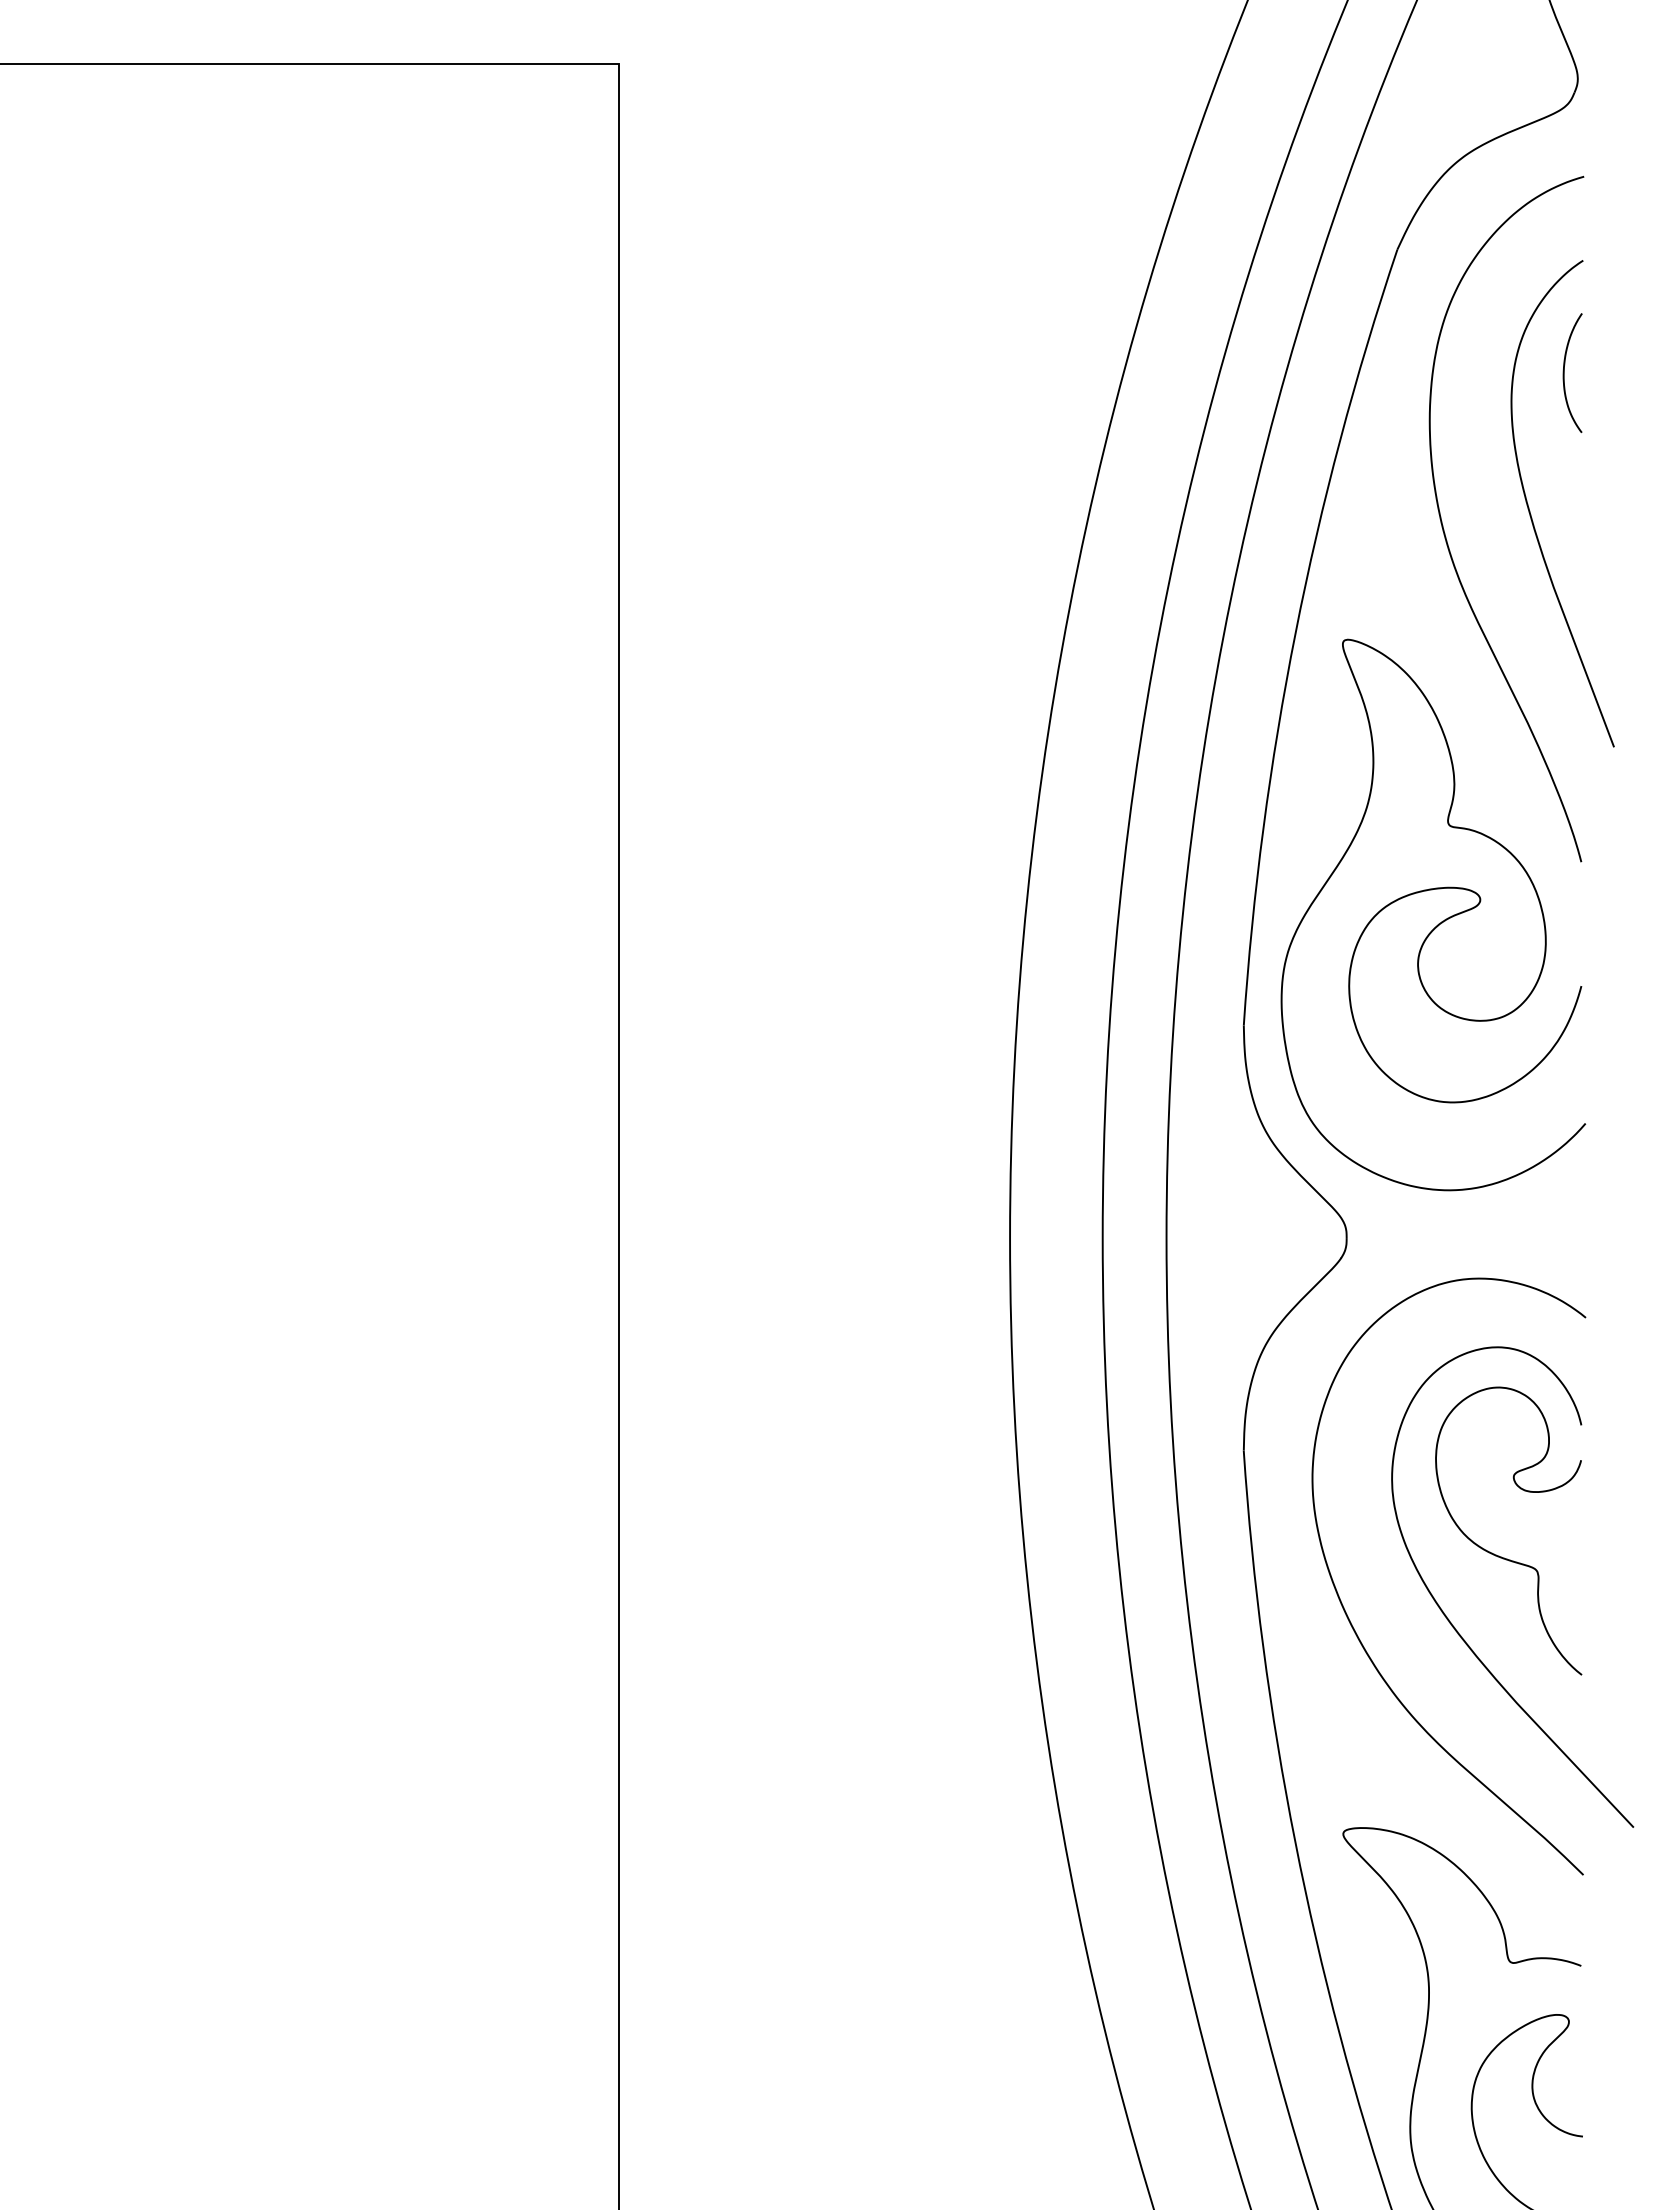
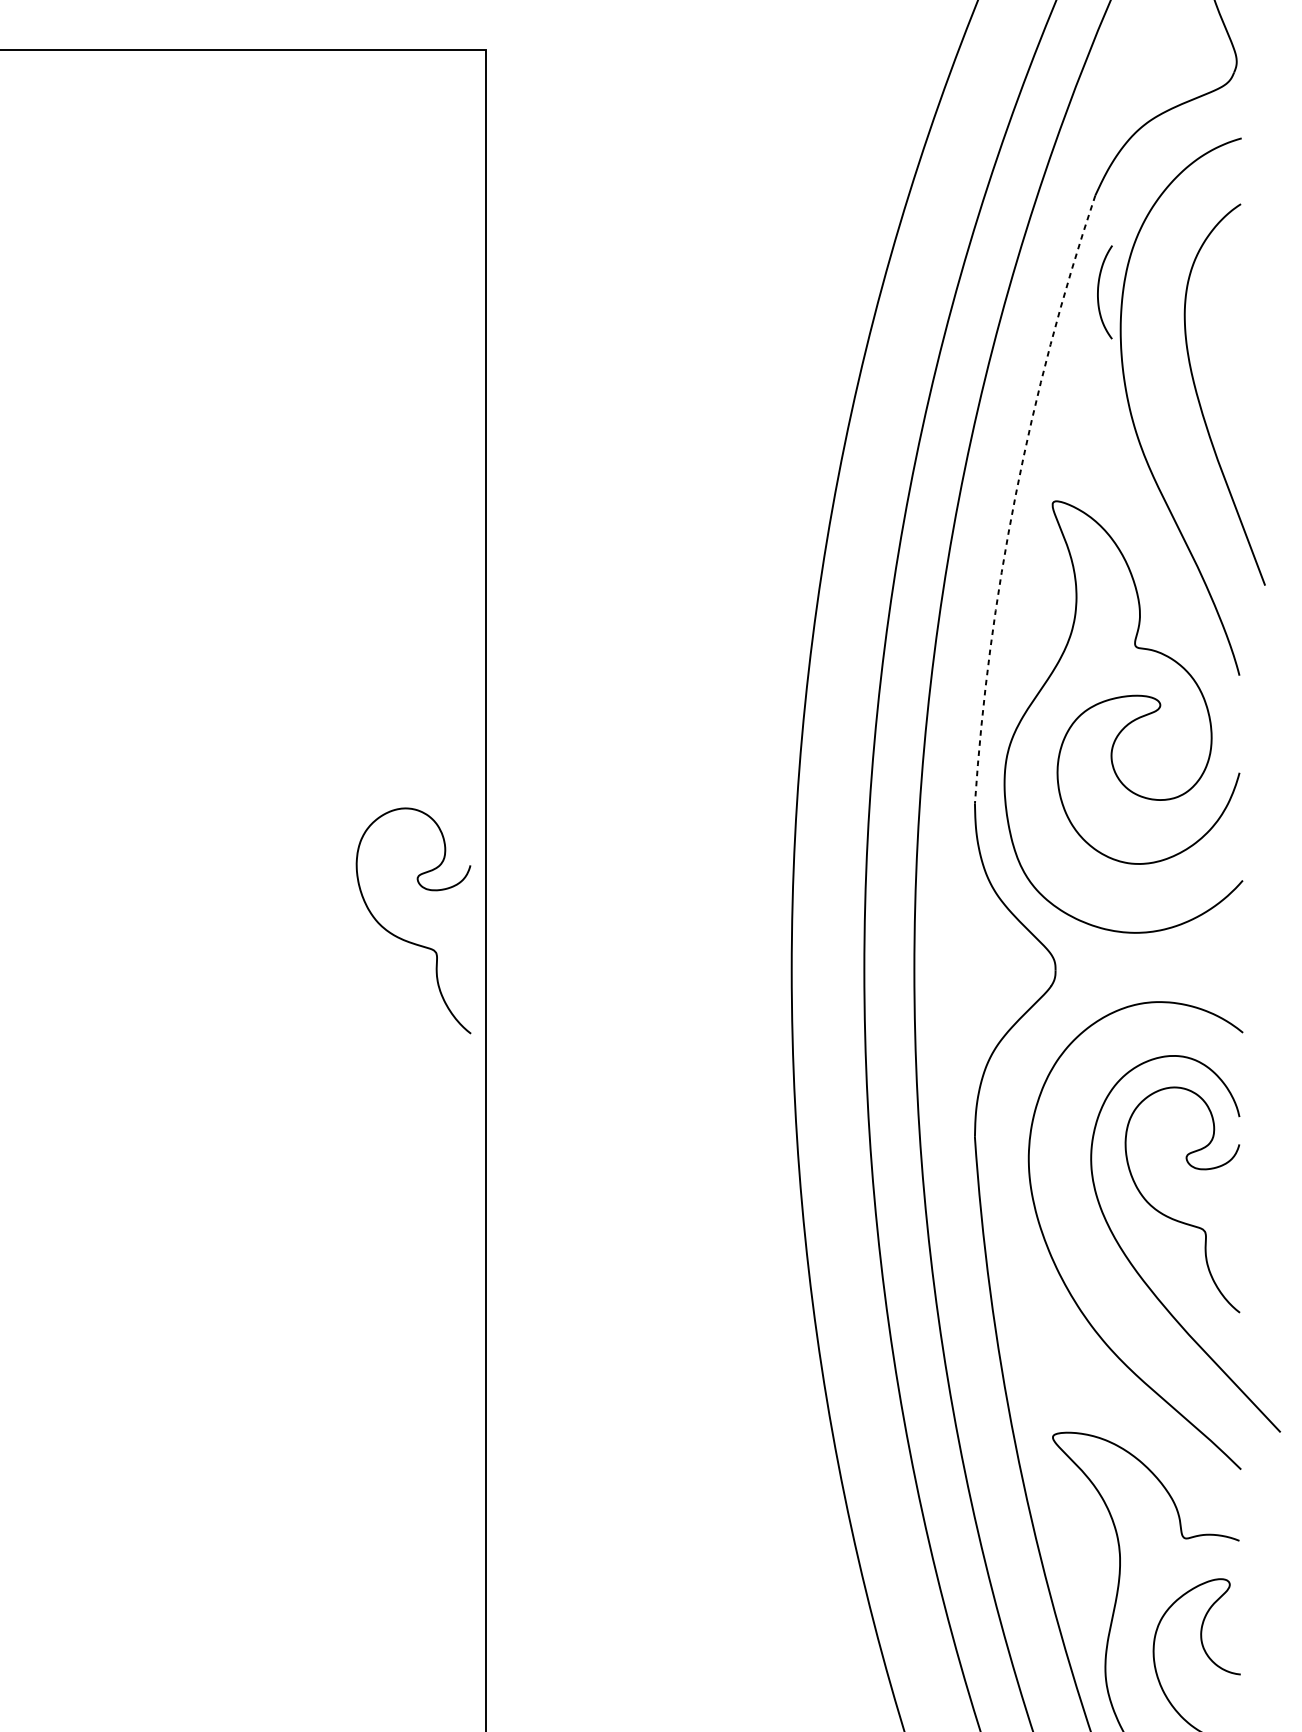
curve: (1564, 372) -> (1098, 291), moved
arc: (1295, 632) -> (1015, 495), solid -> dashed
curve: (518, 1199) -> (406, 940), added

